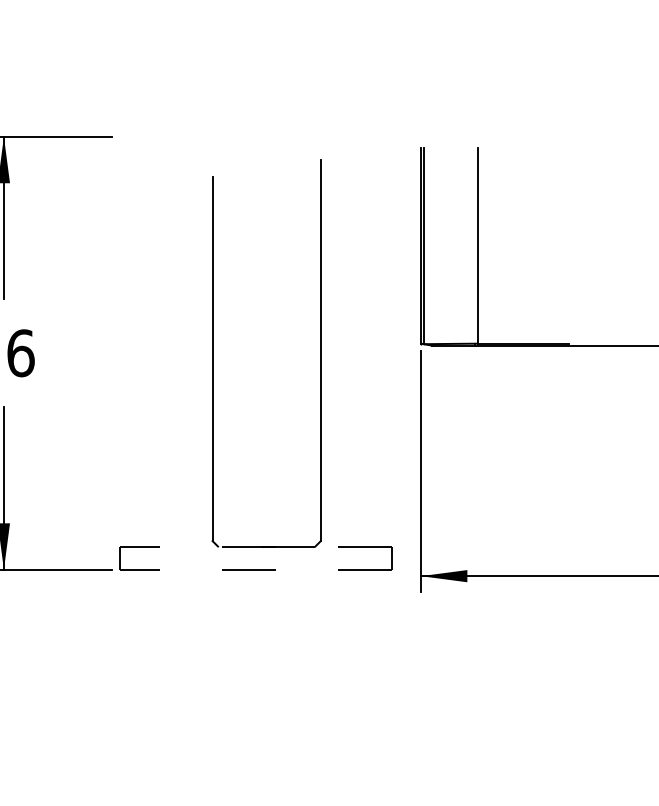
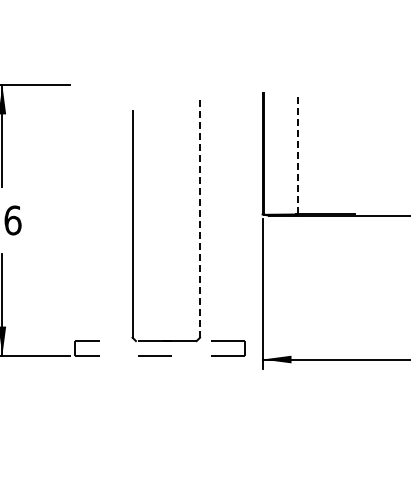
line: (478, 245) -> (298, 153), solid -> dashed
line: (321, 350) -> (200, 218), solid -> dashed

